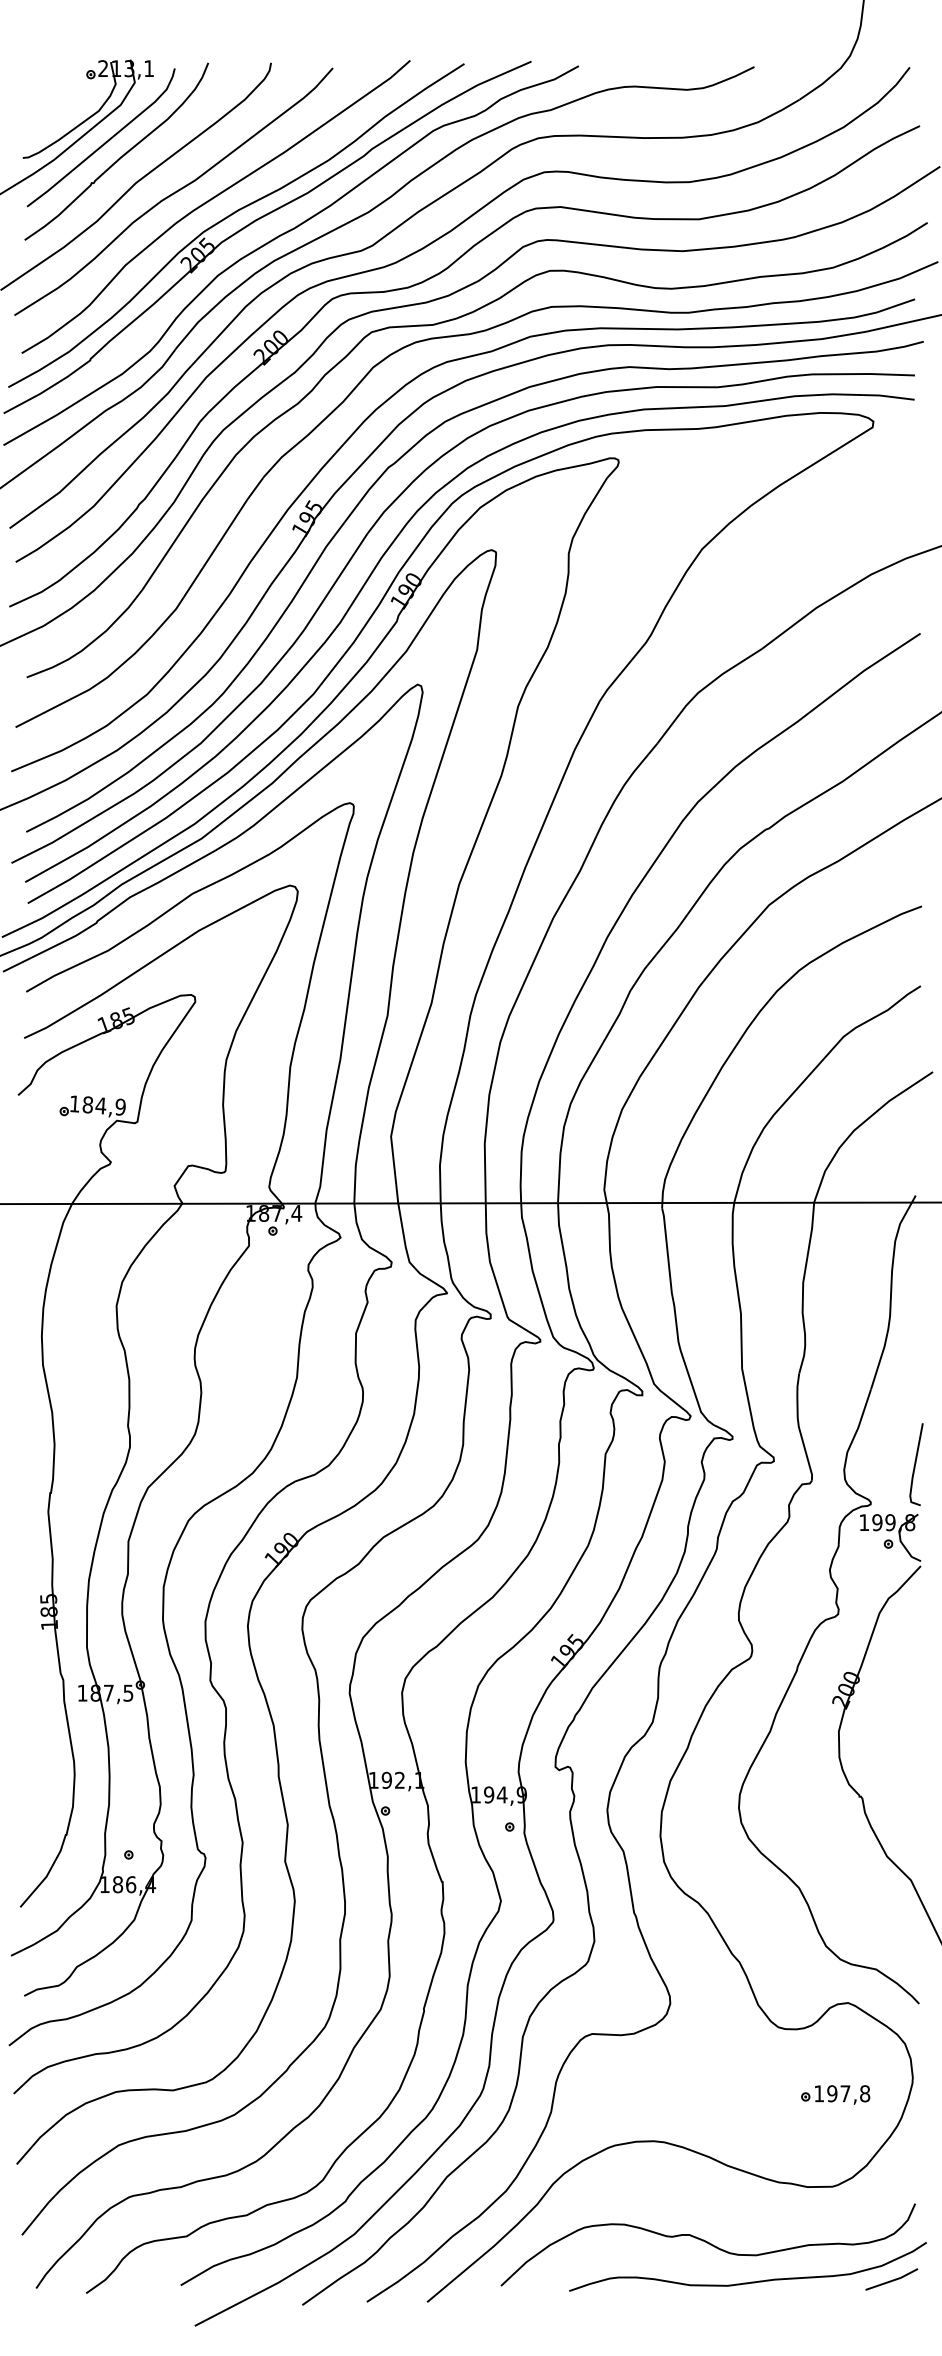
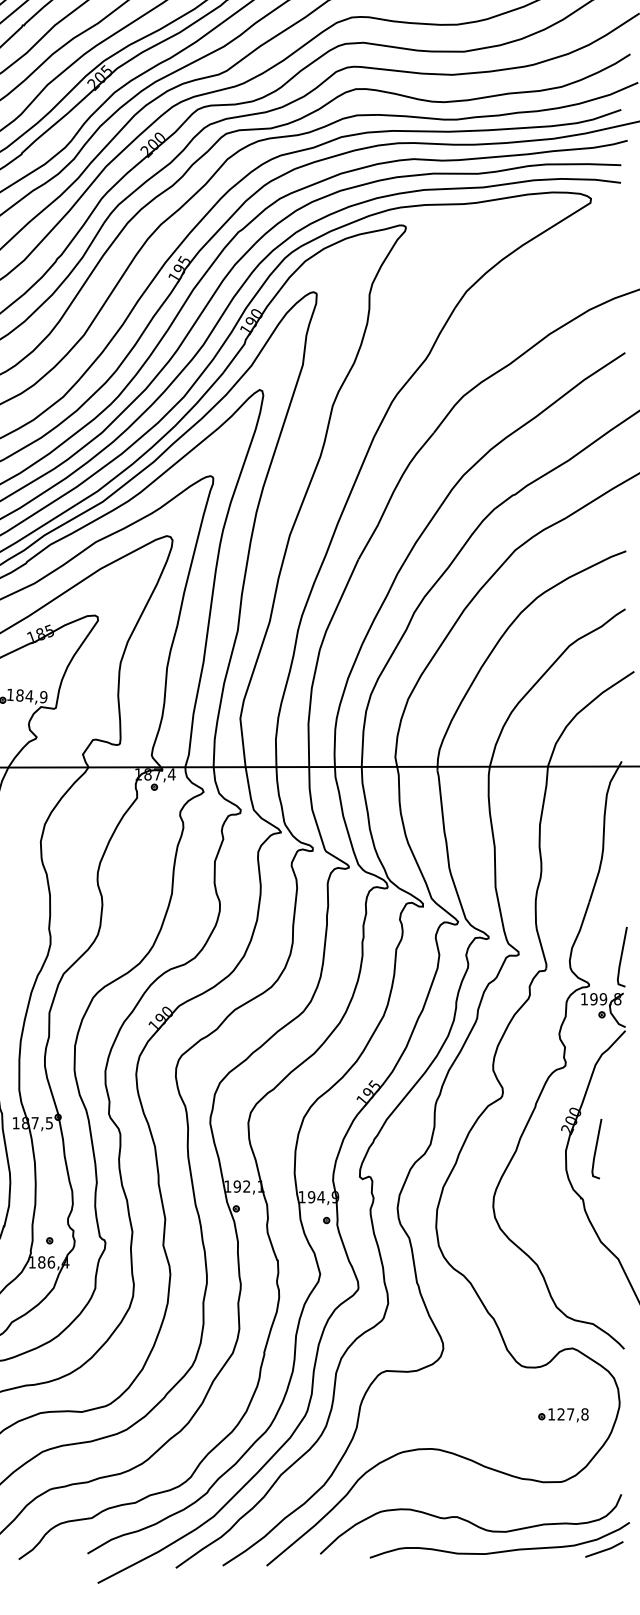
line: (881, 1727) -> (596, 1148), added
text: (832, 2093) -> (561, 1414), 197,8 -> 127,8

